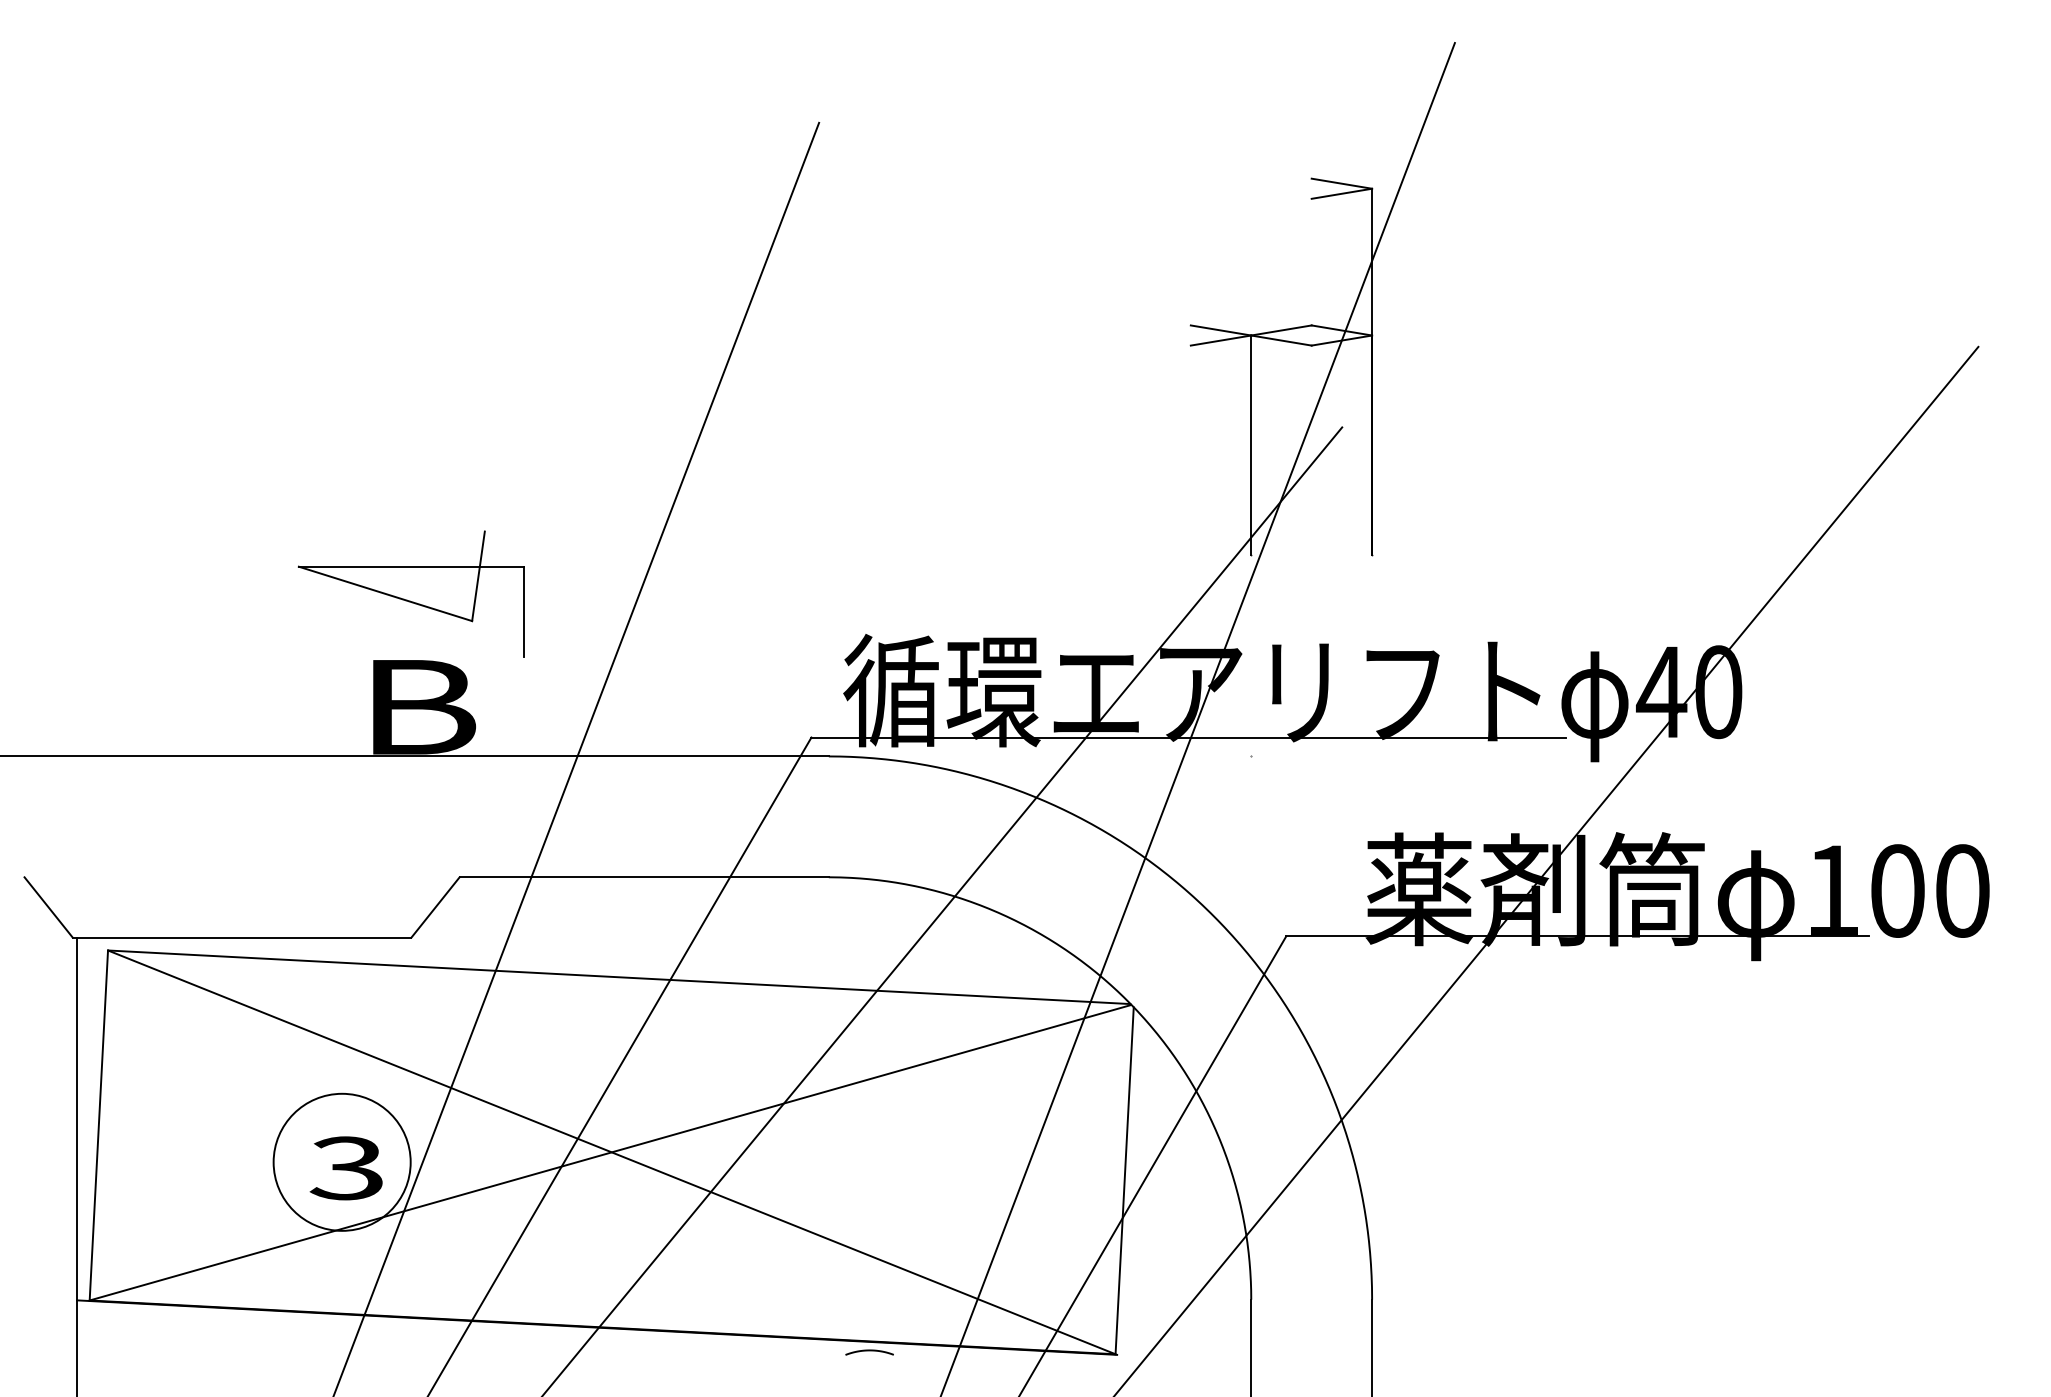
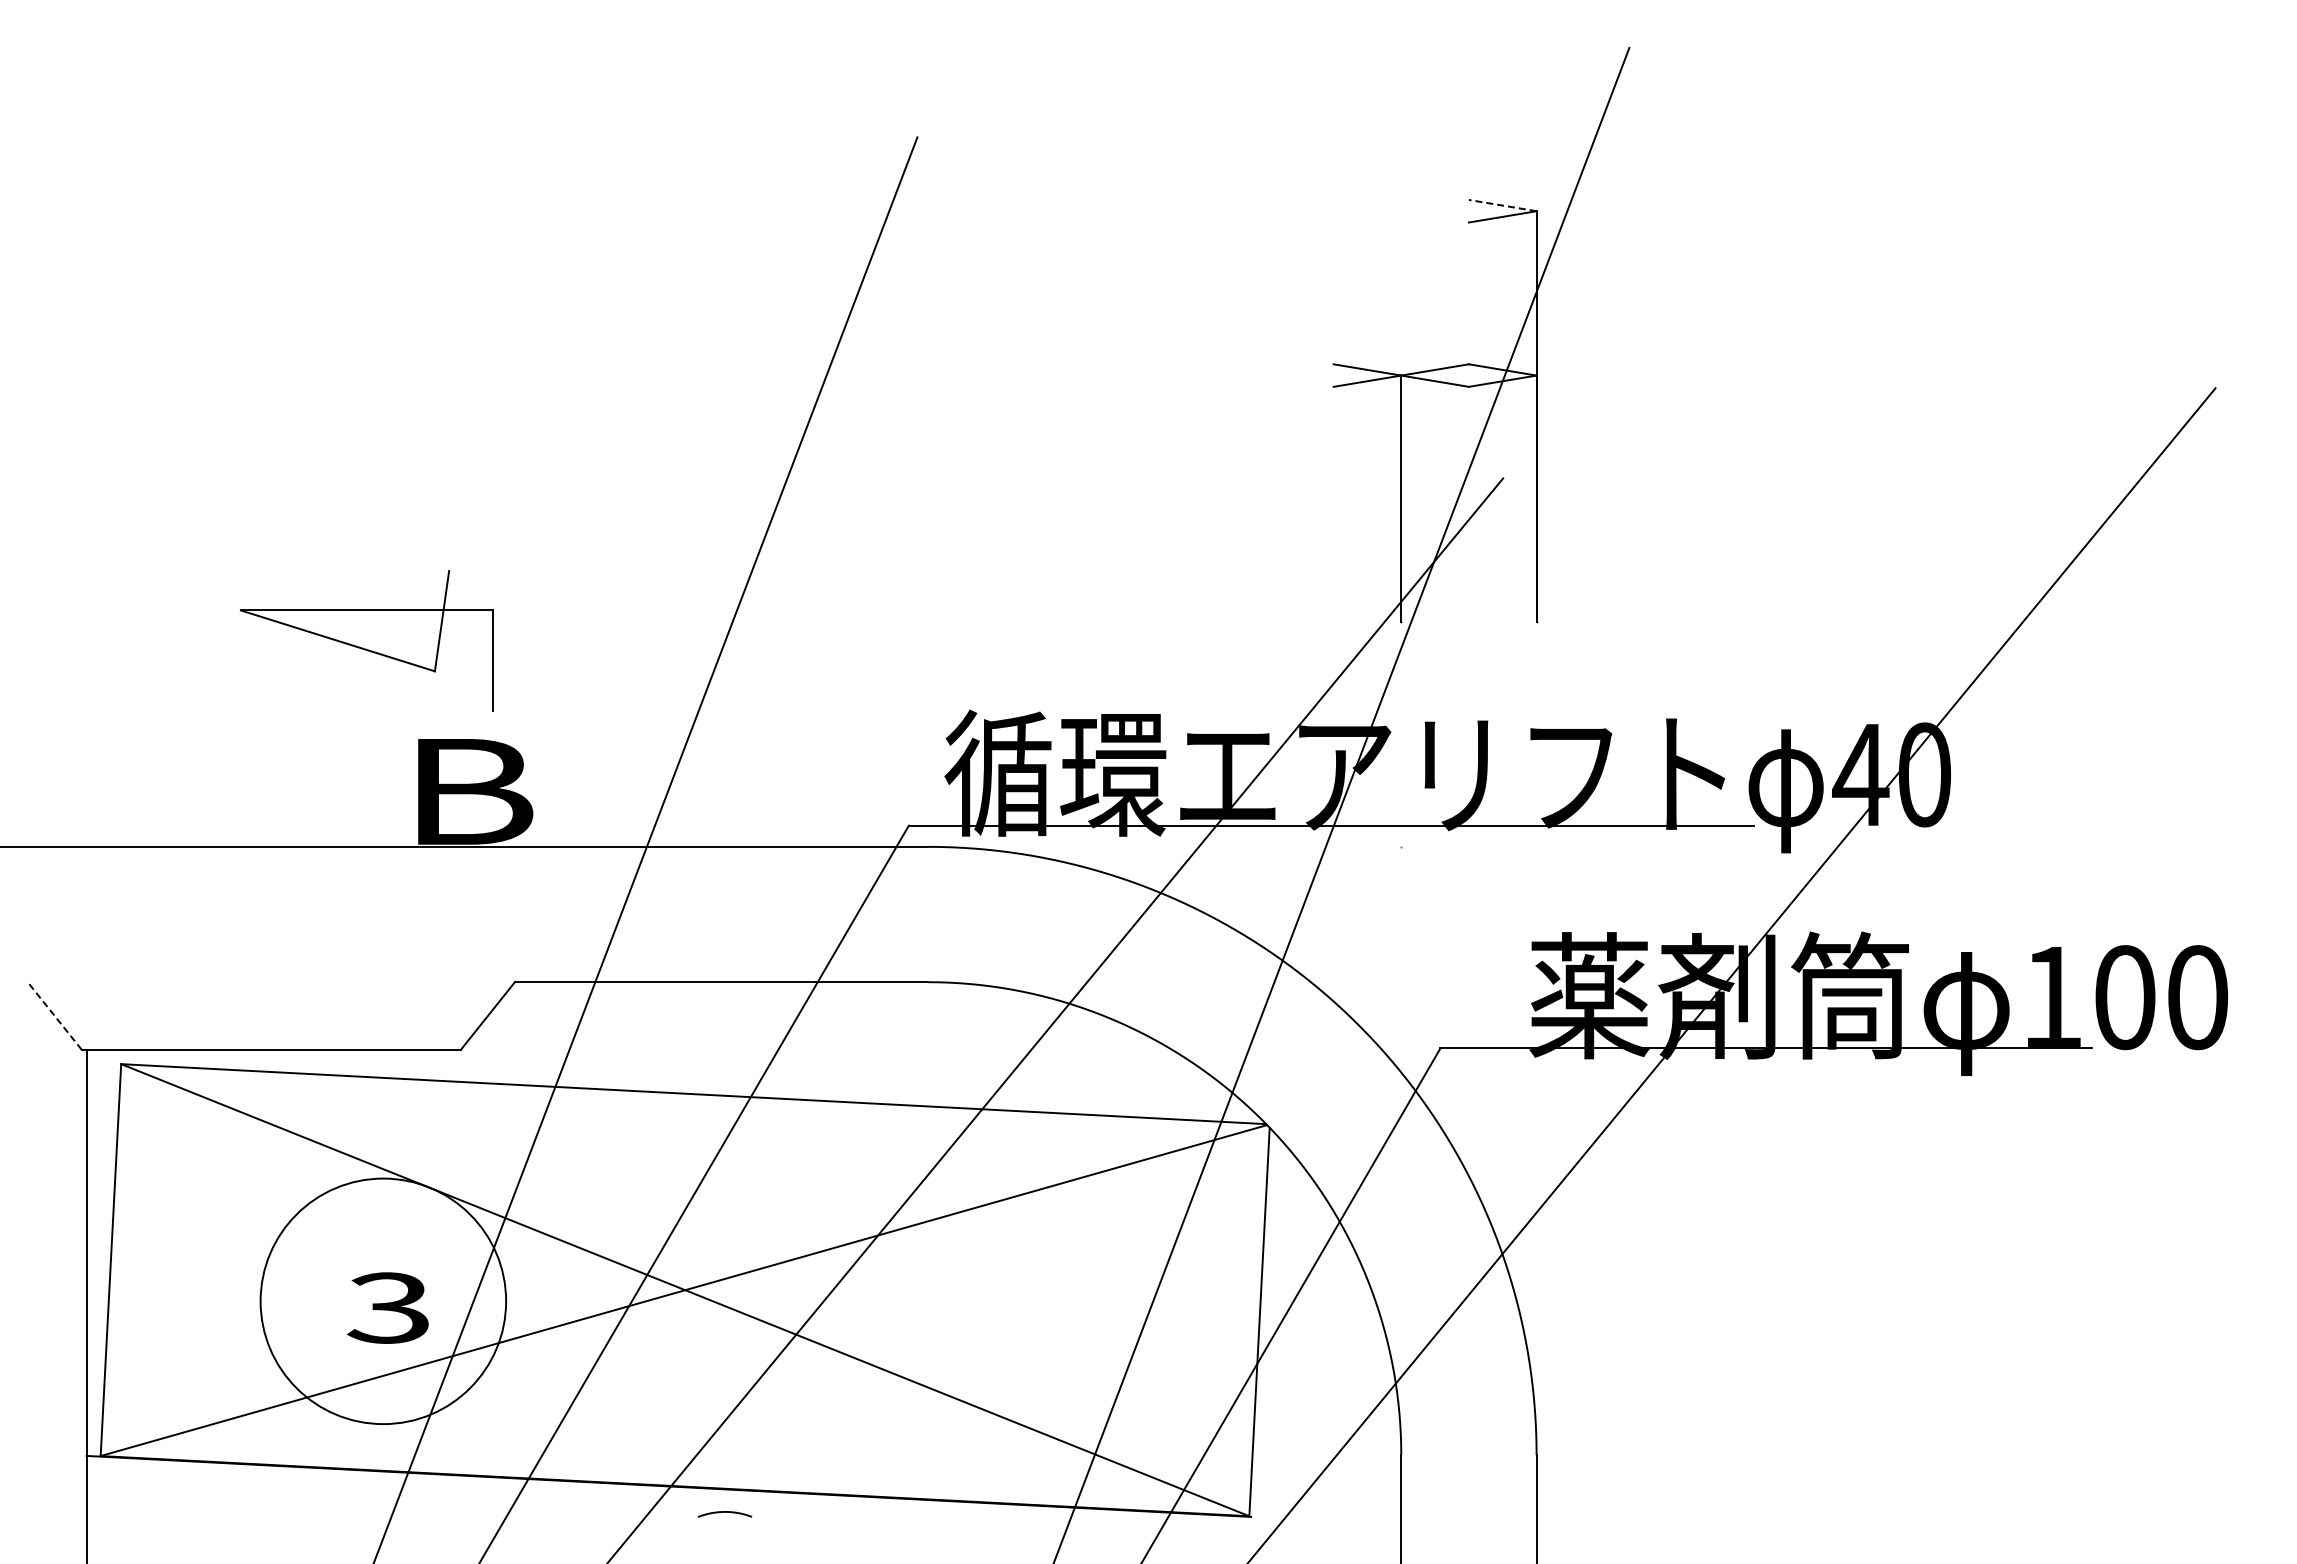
line: (1341, 183) -> (1502, 205), solid -> dashed
part: (411, 593) -> (366, 640), moved
line: (48, 907) -> (54, 1015), solid -> dashed
circle: (342, 1162) -> (383, 1301), size x1.6
curve: (869, 1350) -> (724, 1512), moved

